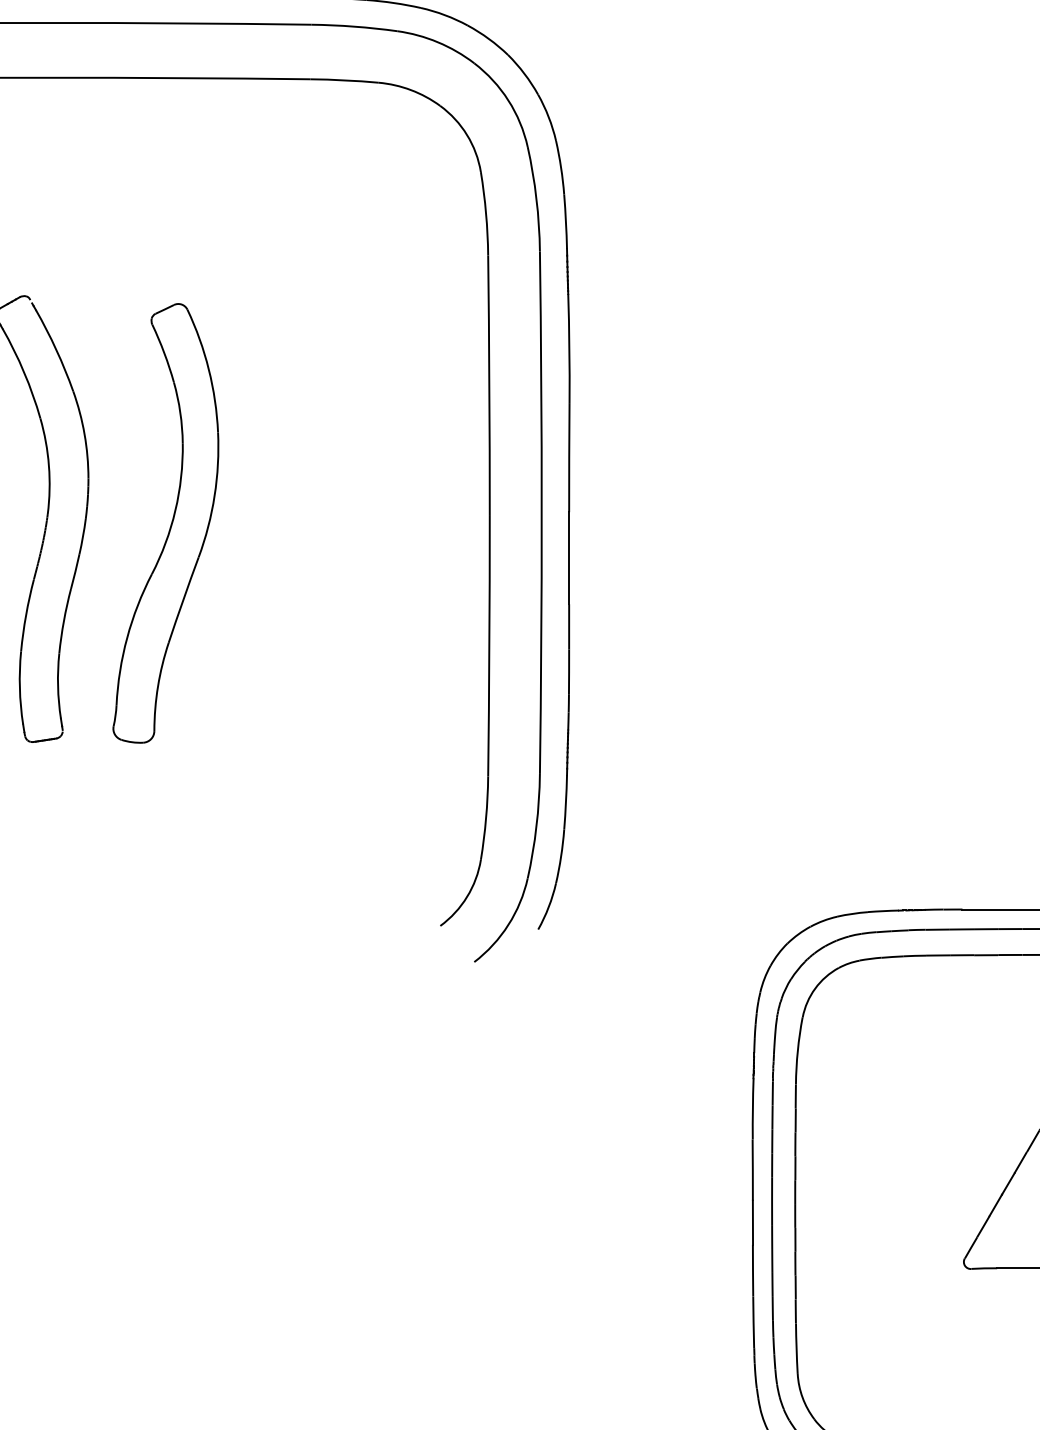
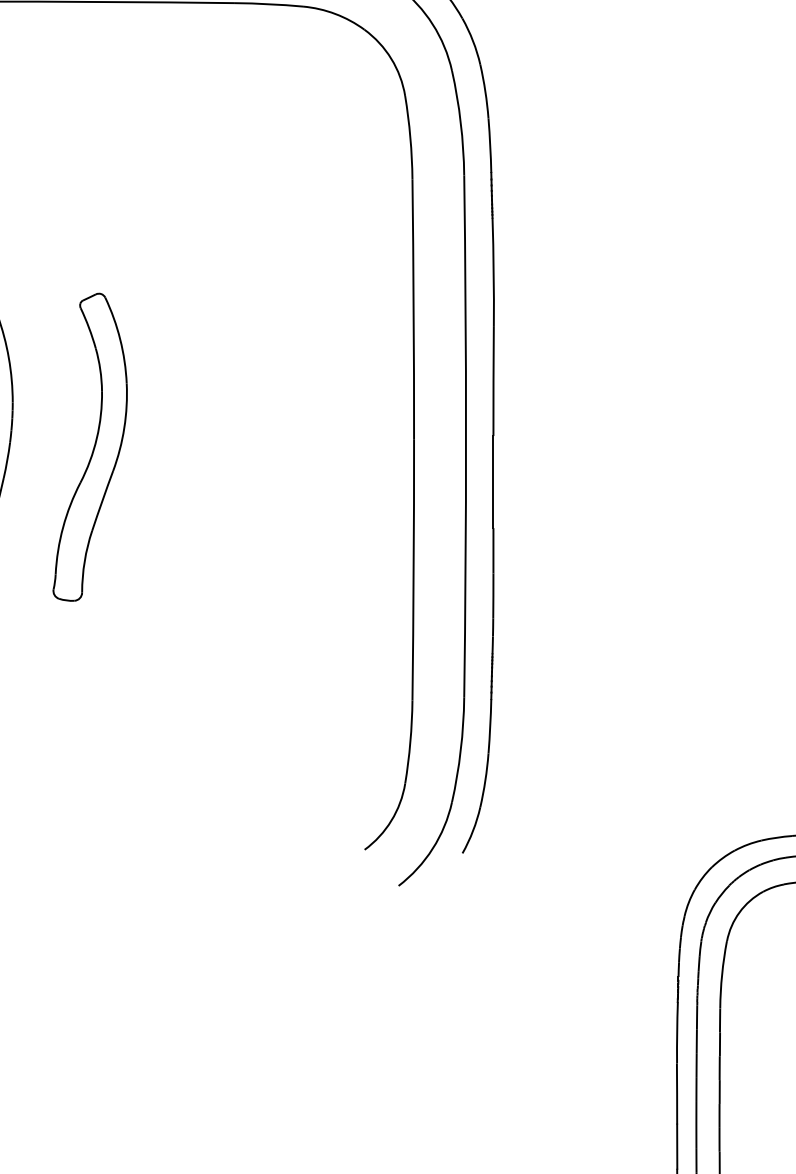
part: (165, 523) -> (89, 447), size x0.7

